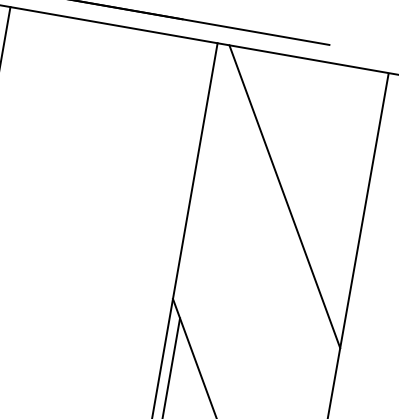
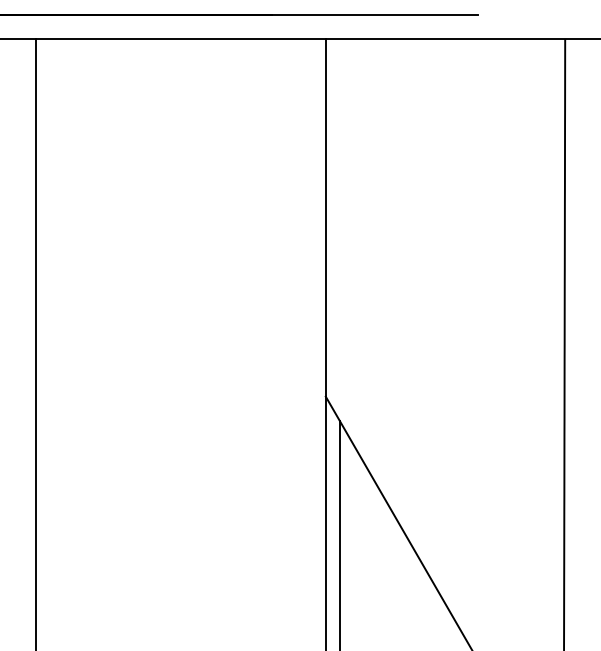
line: (284, 196) -> (453, 230), removed

